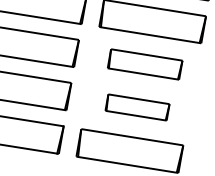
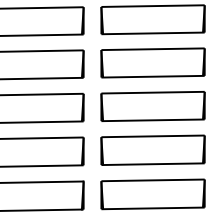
part: (144, 64) -> (152, 106), size x1.43
part: (137, 106) -> (152, 149), size x1.67

